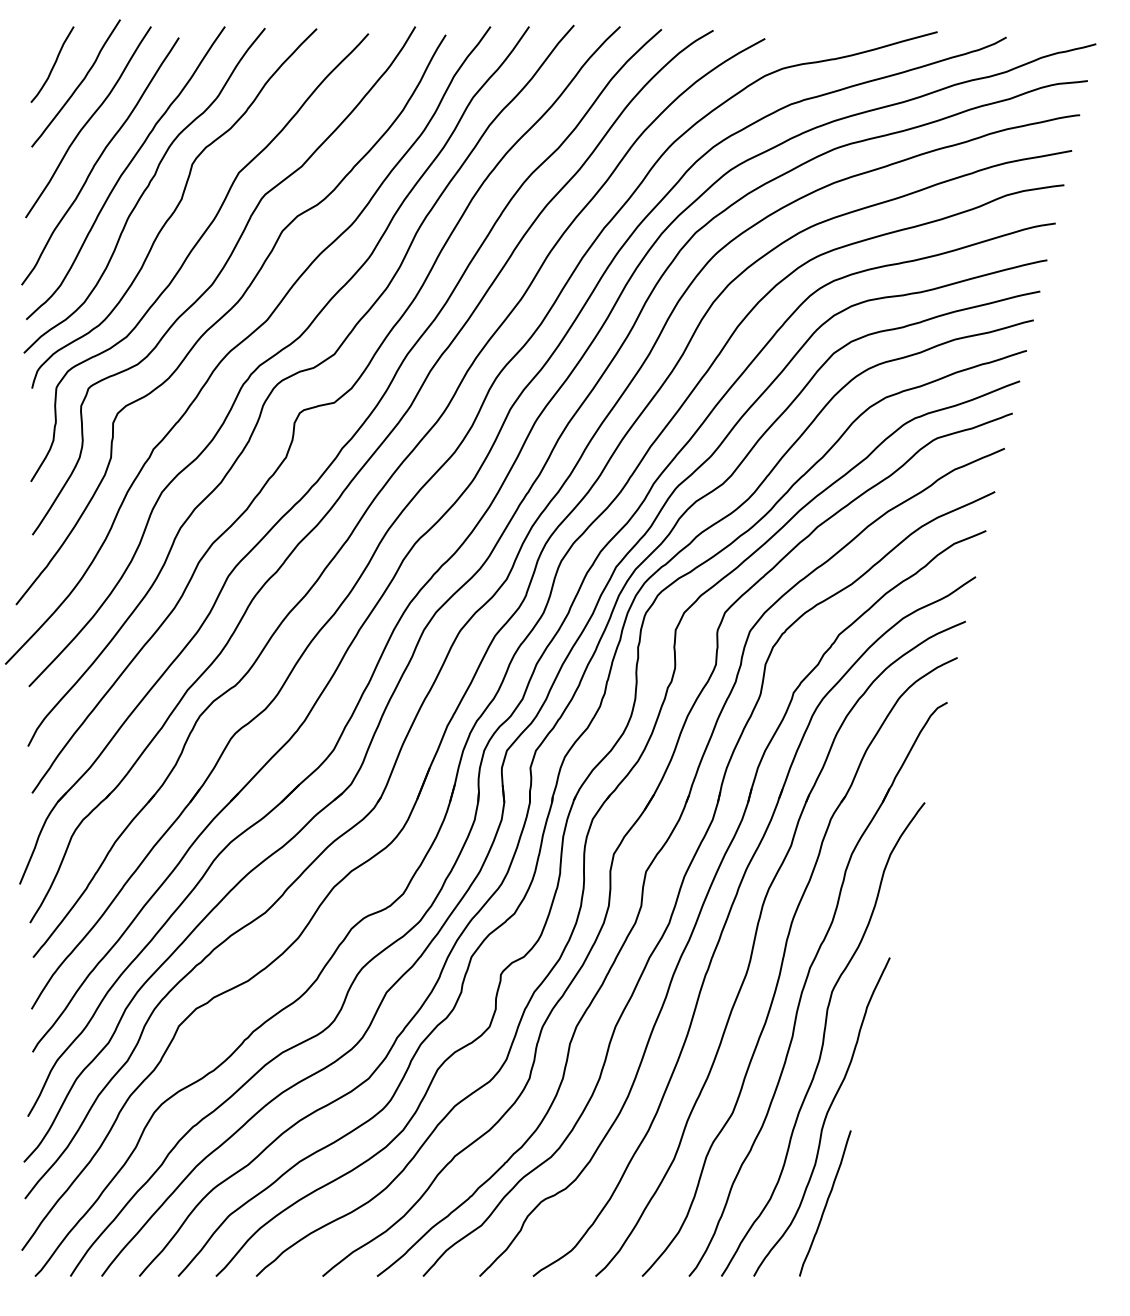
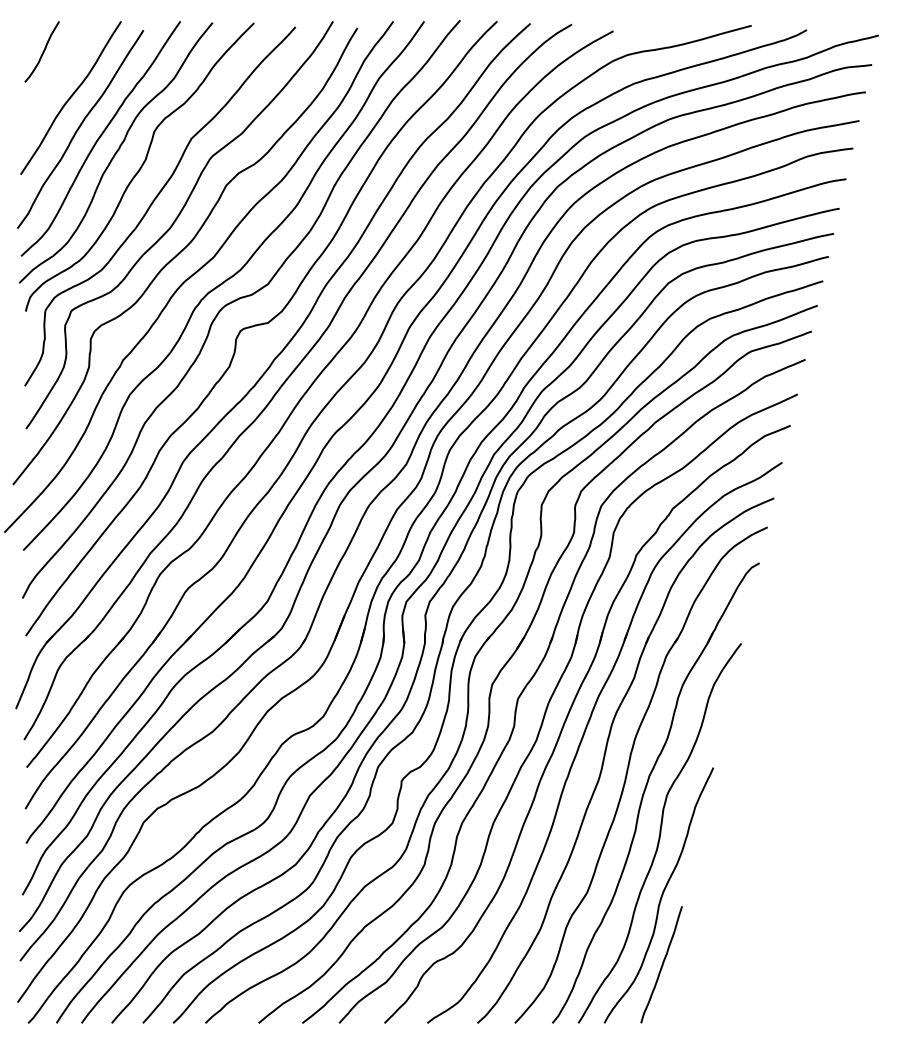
curve: (77, 85) -> (62, 68), removed

